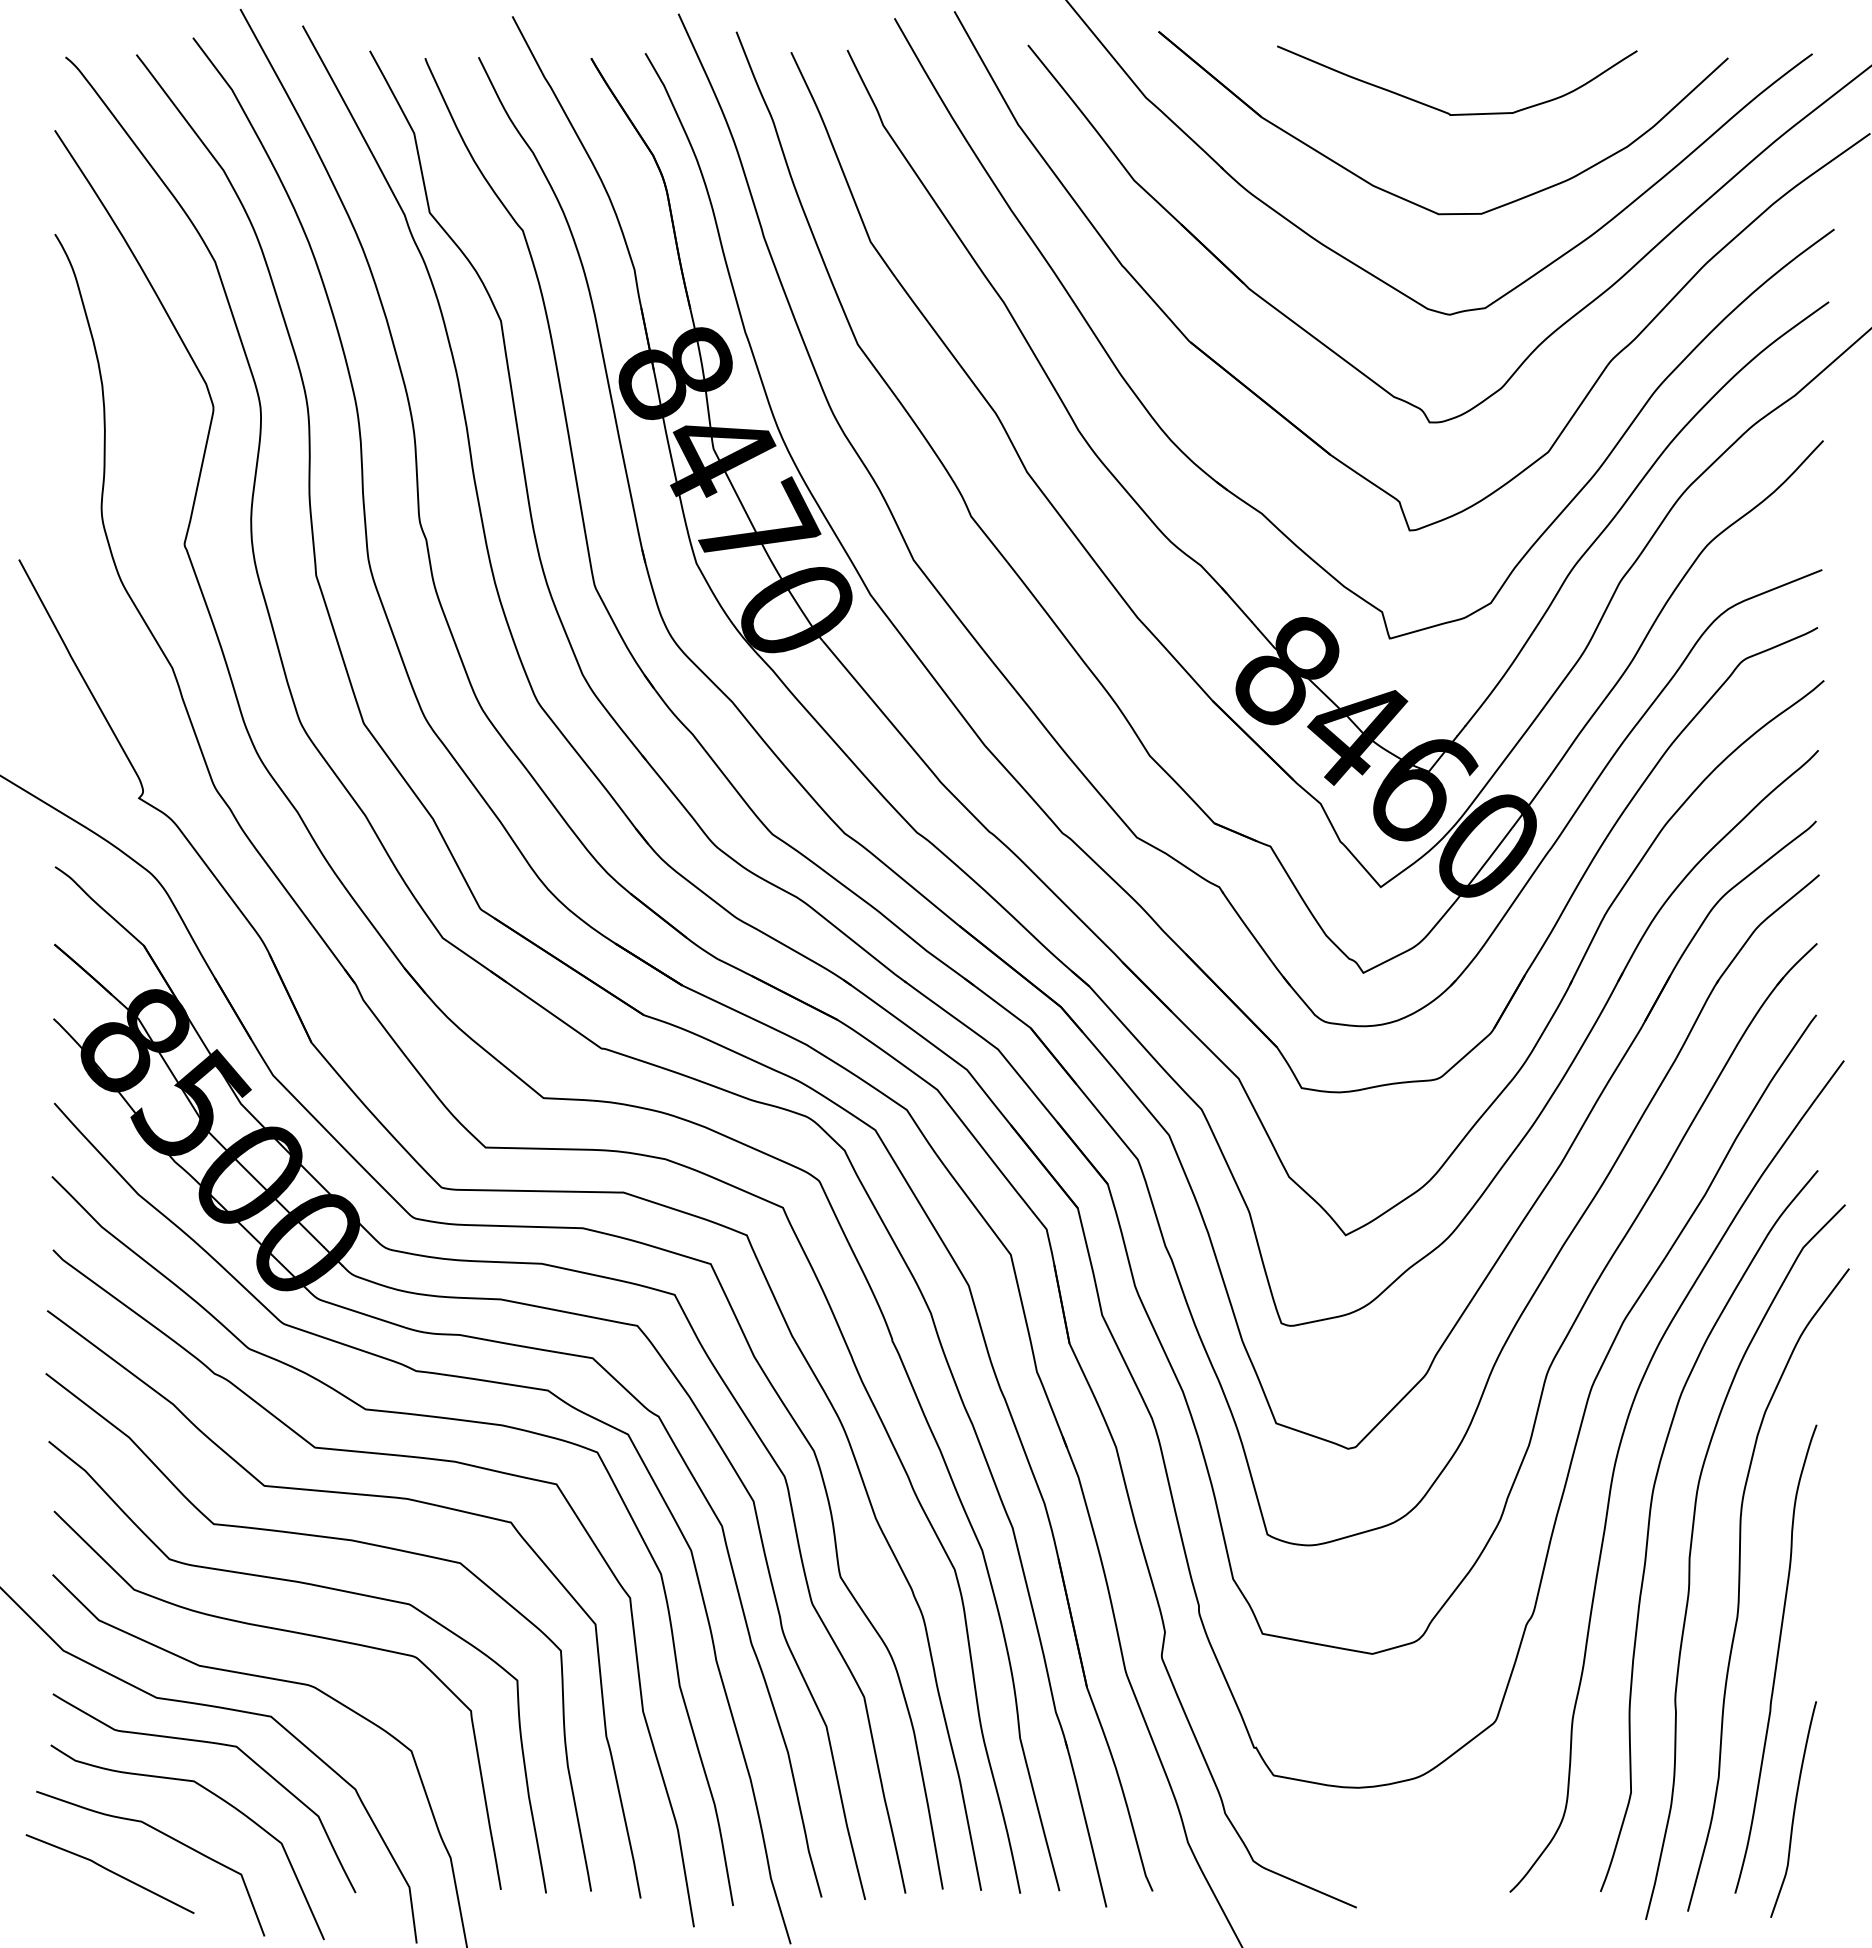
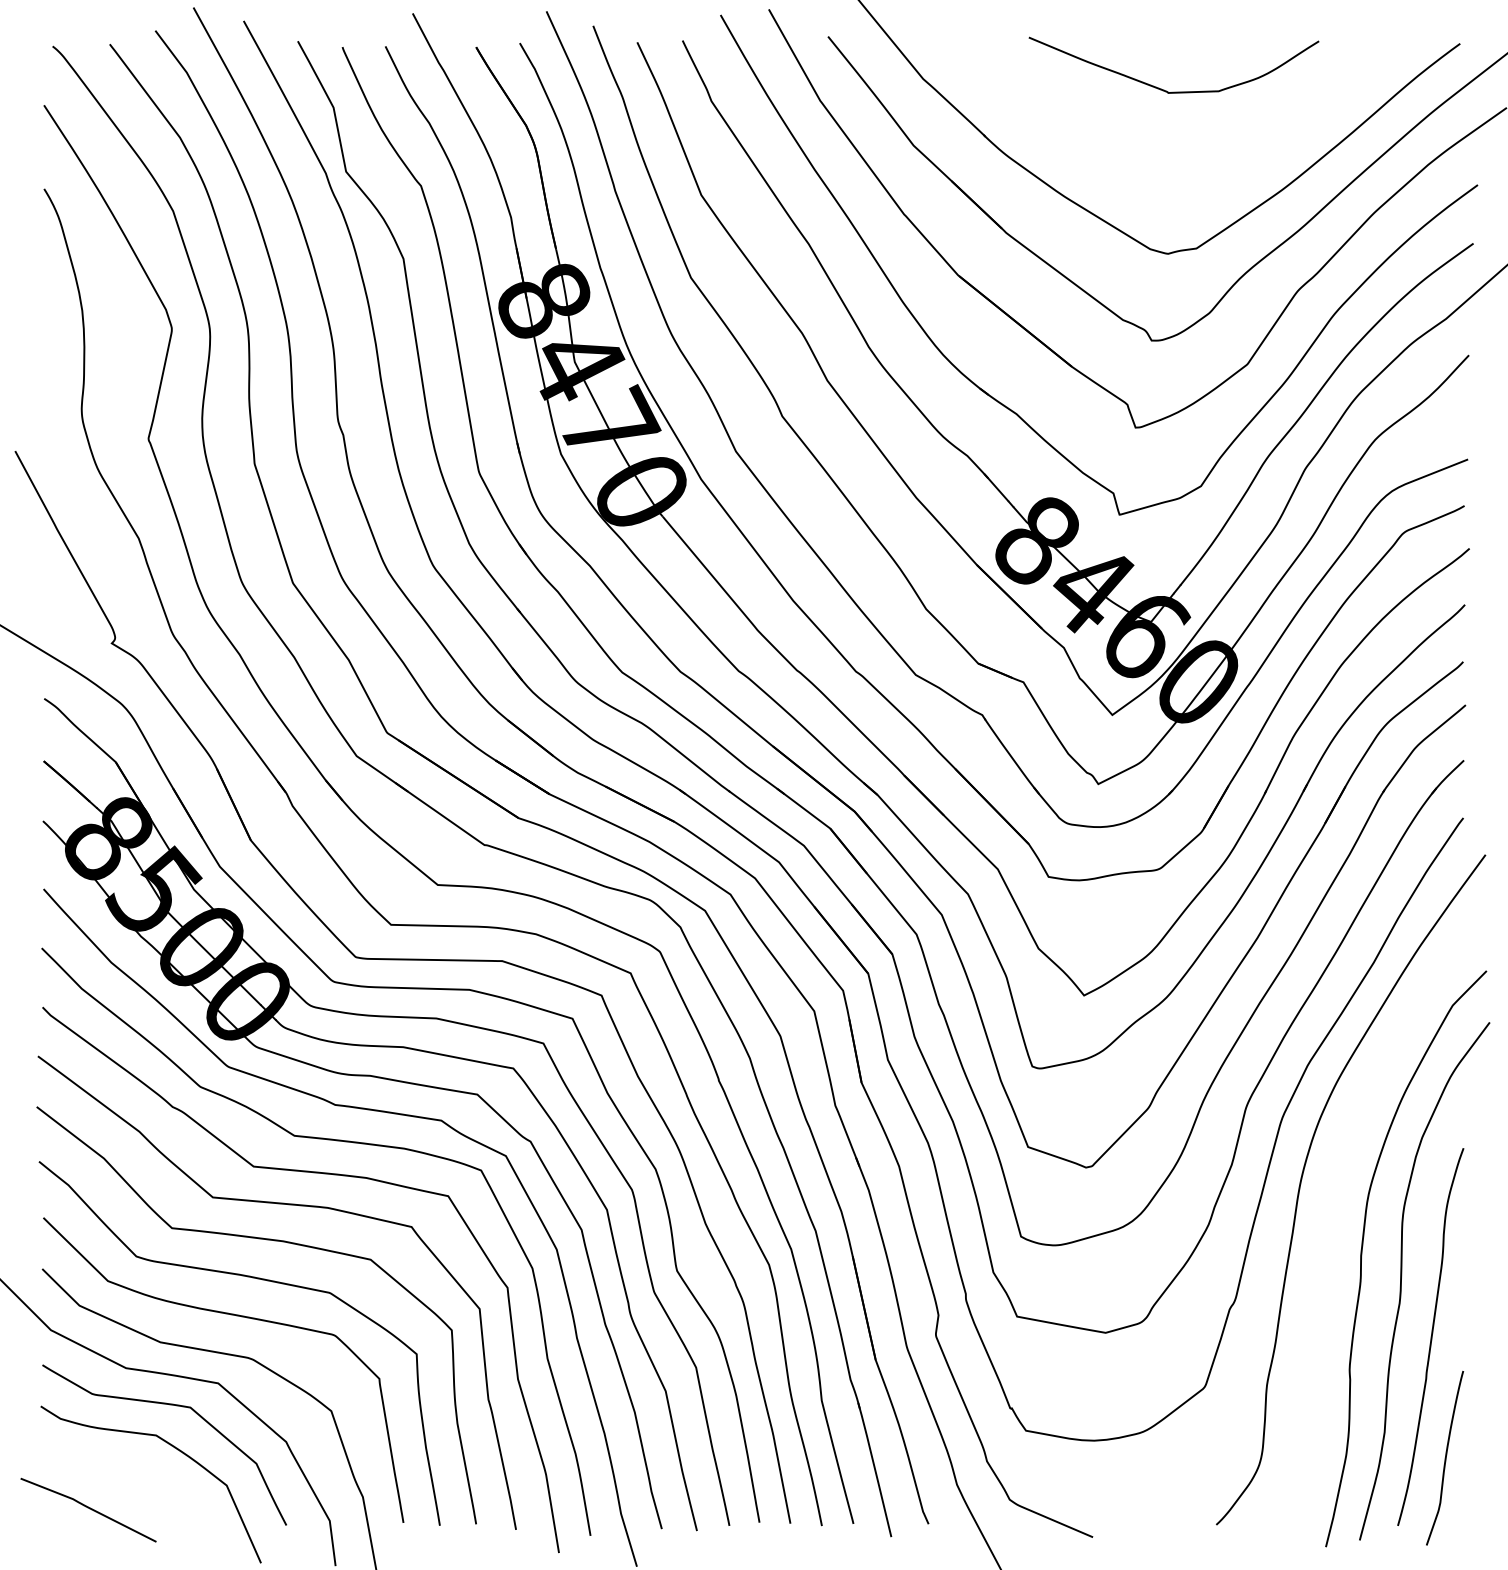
part: (1412, 201) -> (1137, 162), removed
curve: (1649, 1531) -> (1328, 1234), removed
curve: (166, 1836) -> (134, 1479), removed

